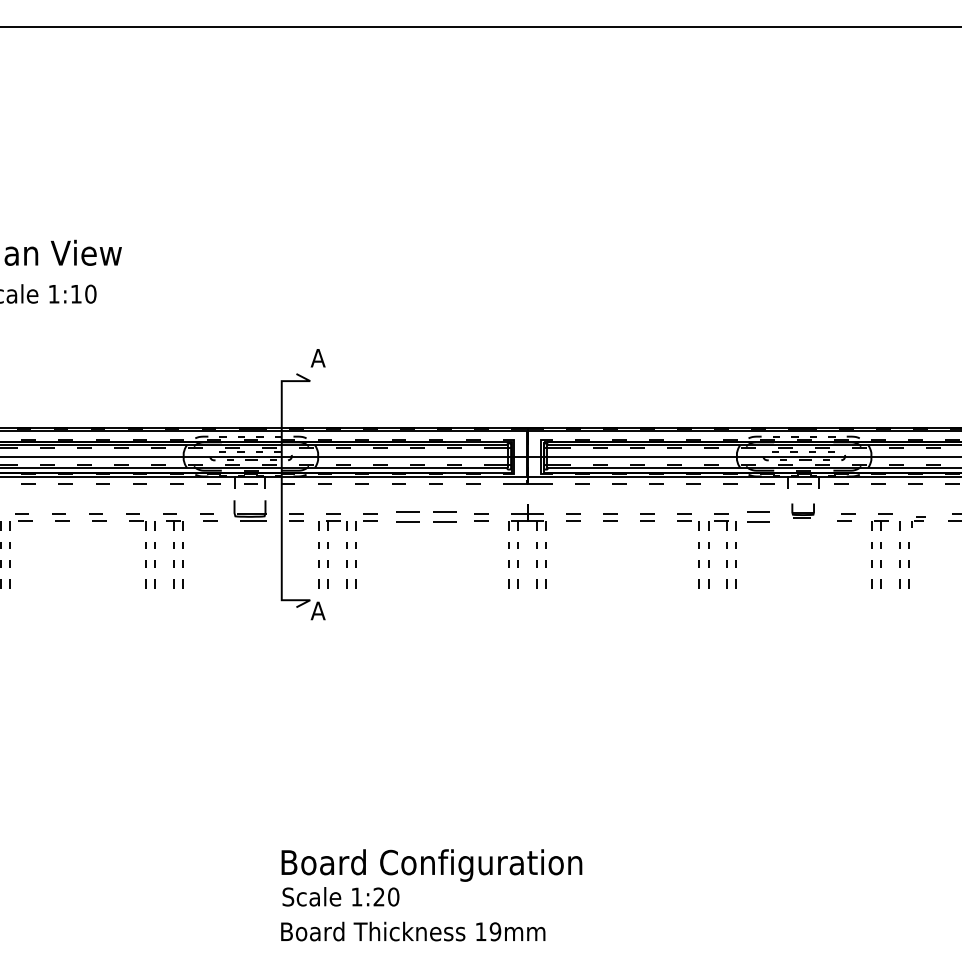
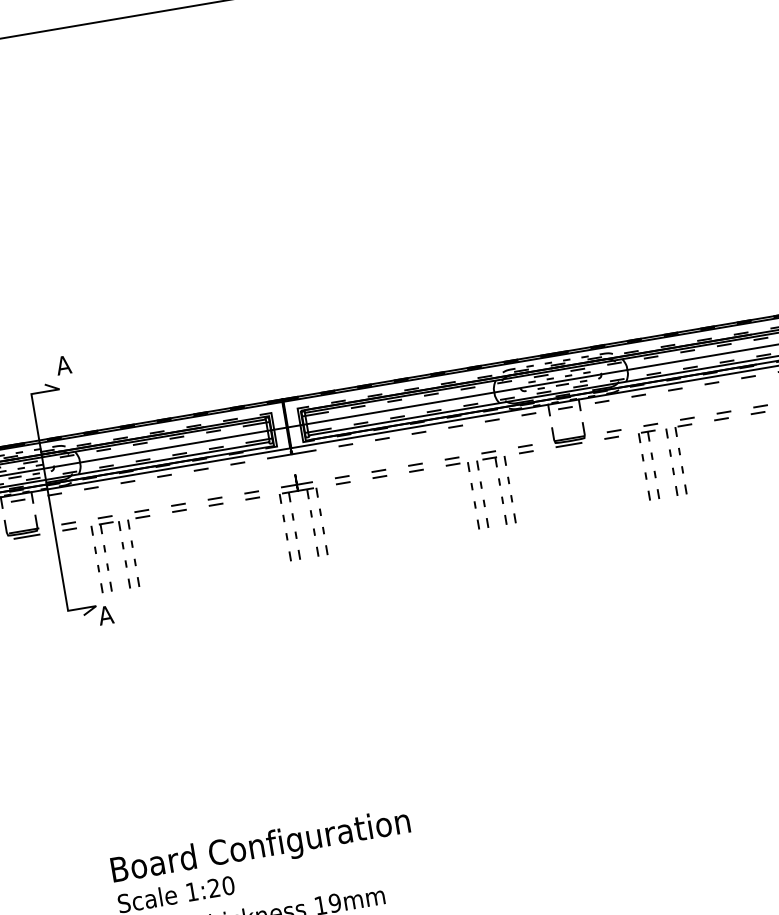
part: (802, 510) -> (568, 434), size x1.43
part: (407, 517) -> (178, 507), size x0.62
part: (444, 517) -> (215, 501), size x0.62
part: (758, 517) -> (525, 449), size x0.62
part: (918, 521) -> (684, 426), size x1.43

